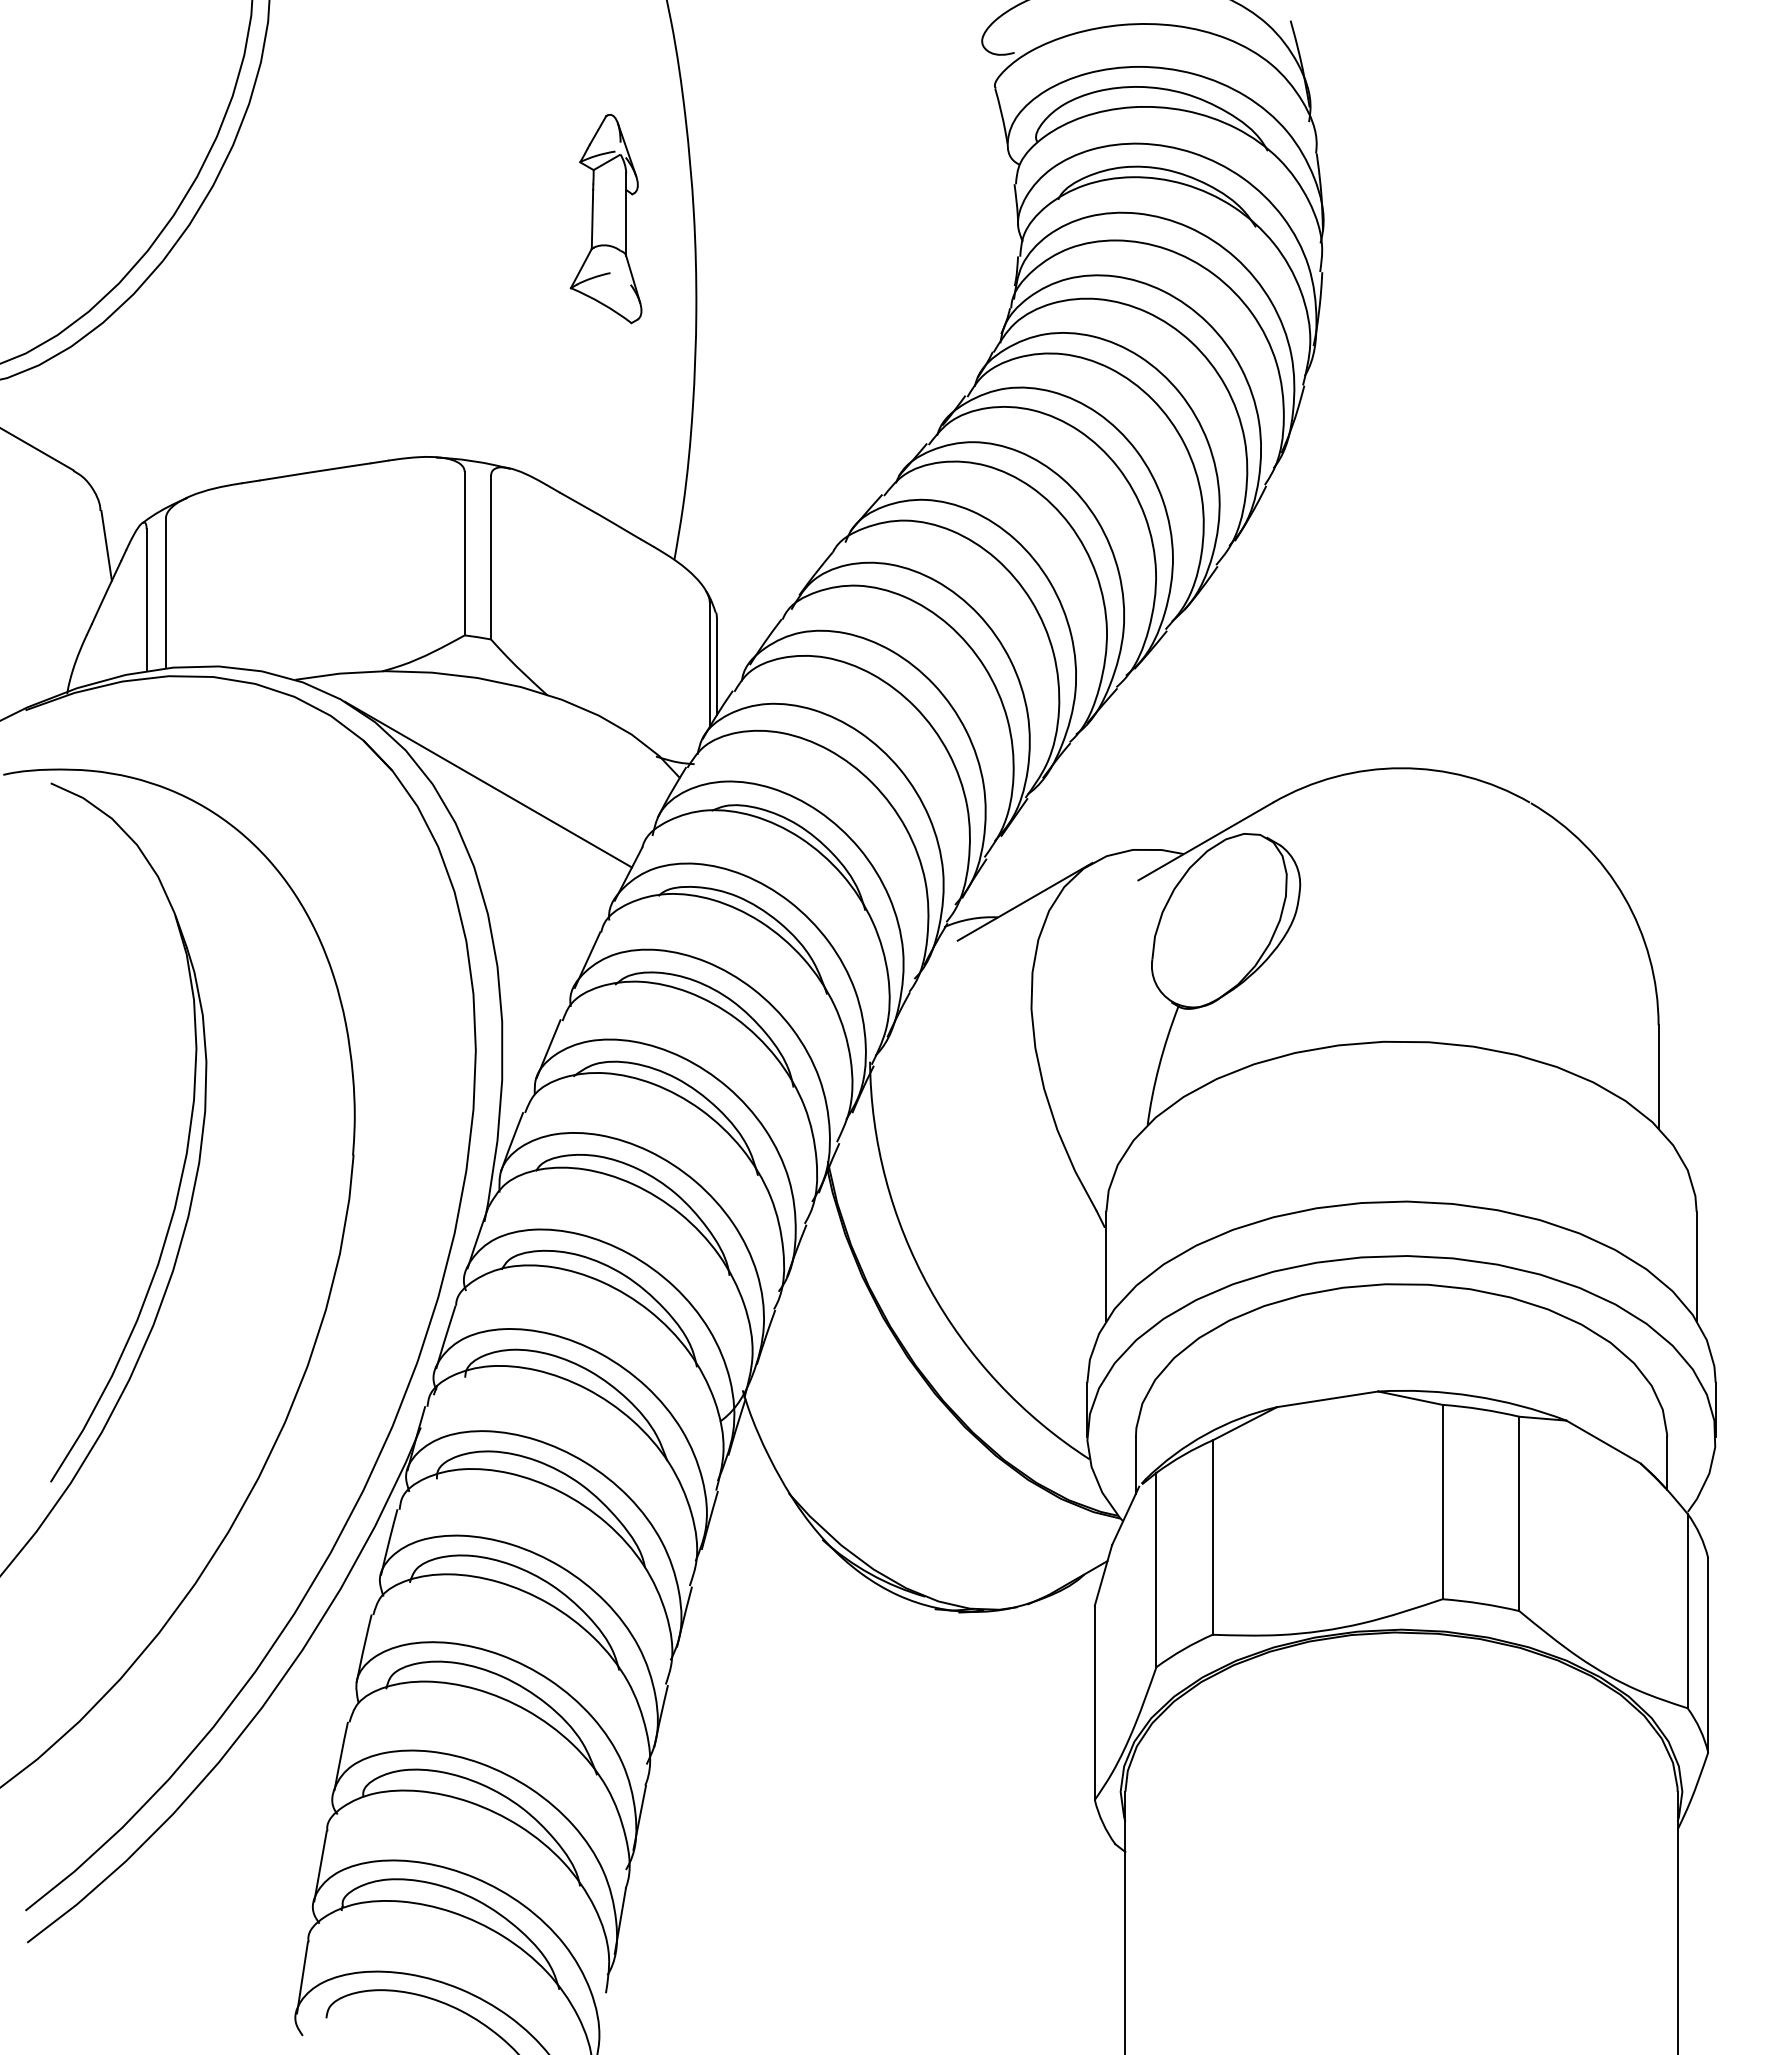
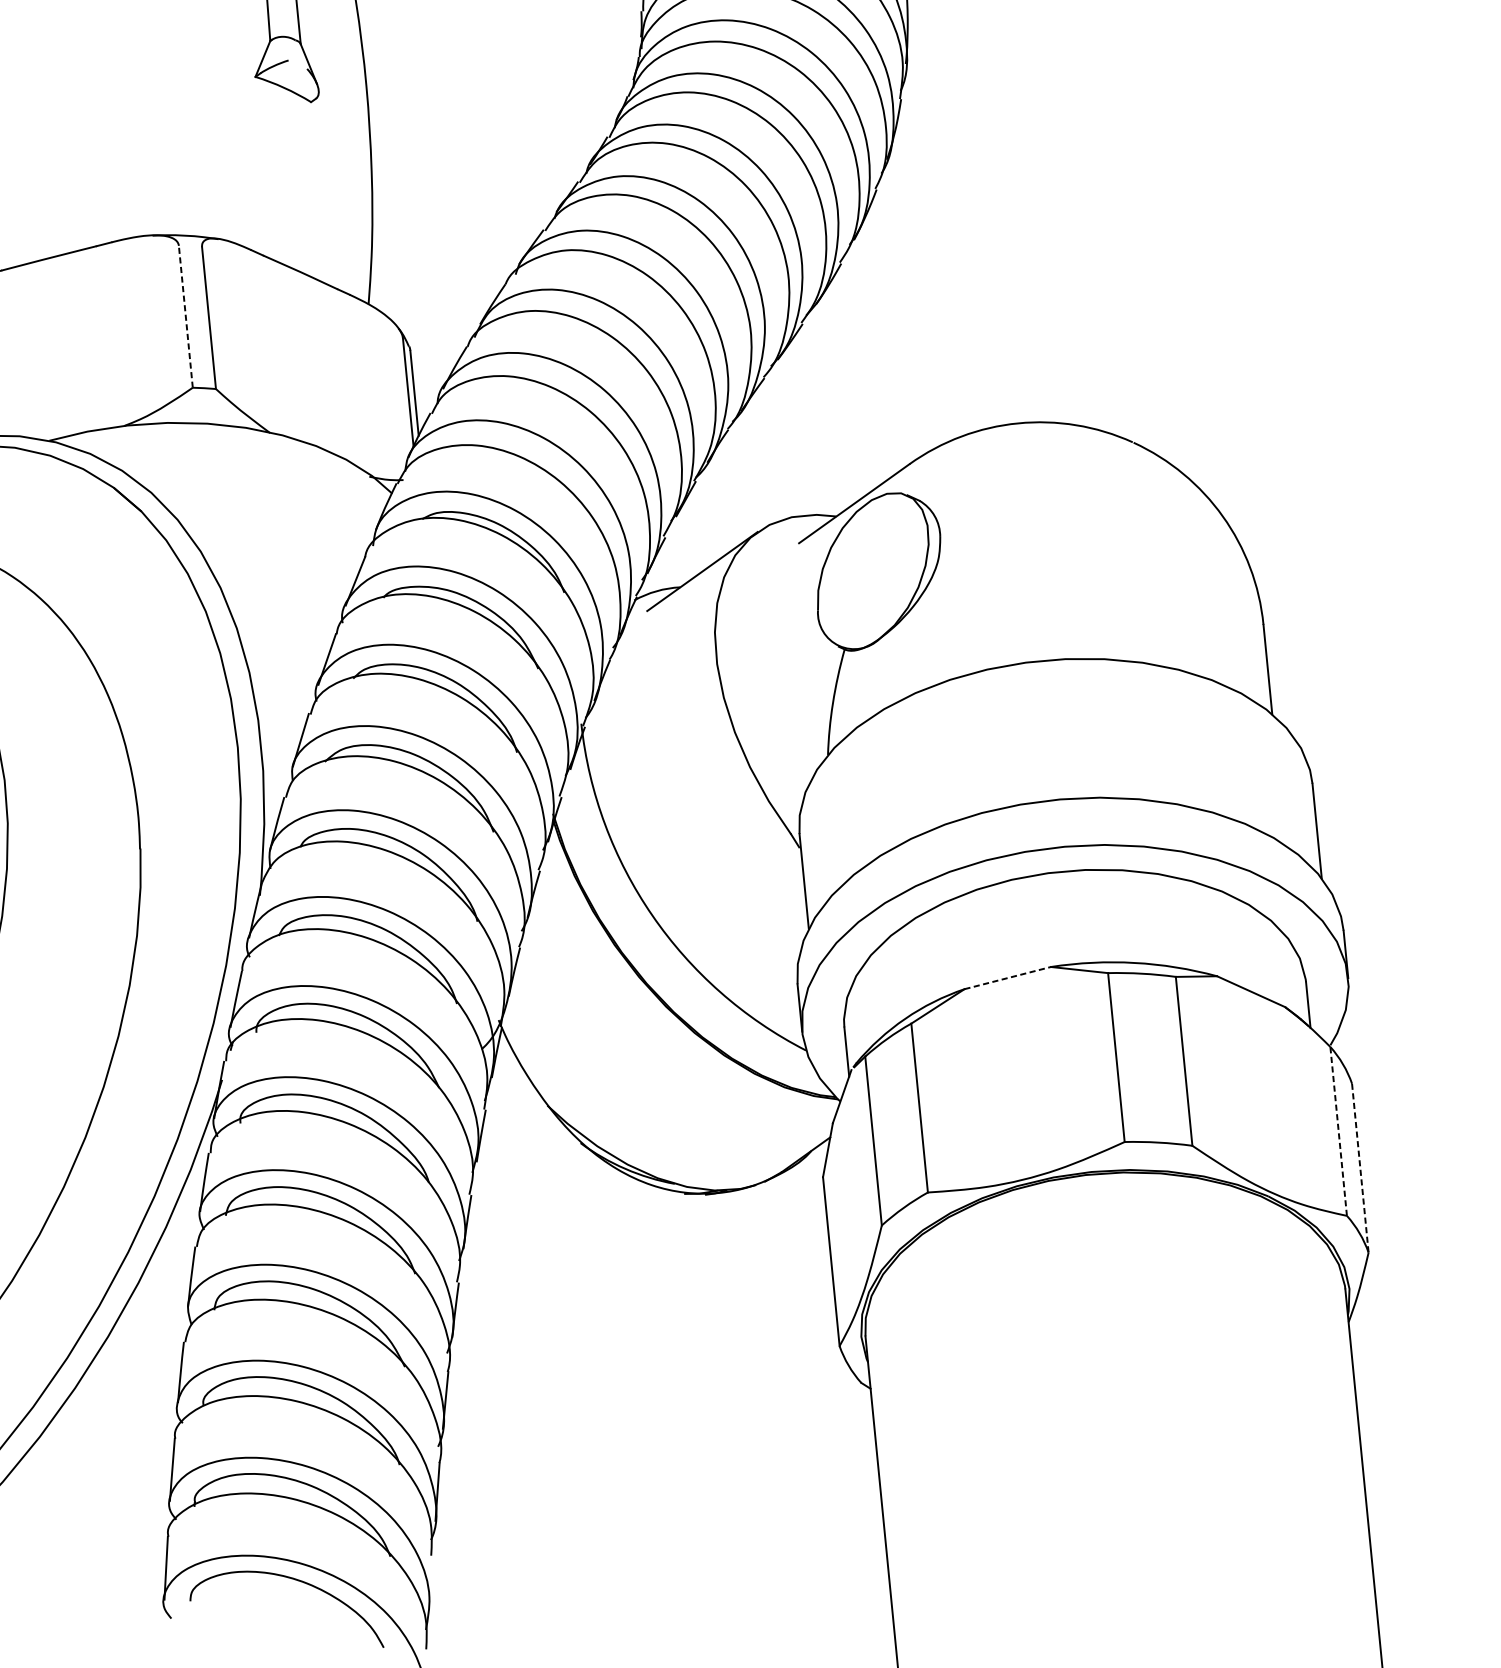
line: (464, 553) -> (185, 316), solid -> dashed
line: (488, 784) -> (226, 515), removed
line: (1328, 1399) -> (1008, 978), solid -> dashed
line: (1687, 1610) -> (1338, 1130), solid -> dashed
line: (1708, 1655) -> (1360, 1168), solid -> dashed

